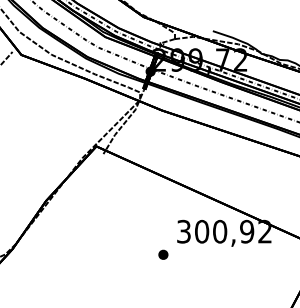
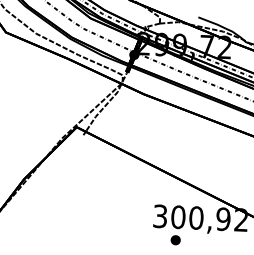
part: (163, 254) -> (175, 239), moved

